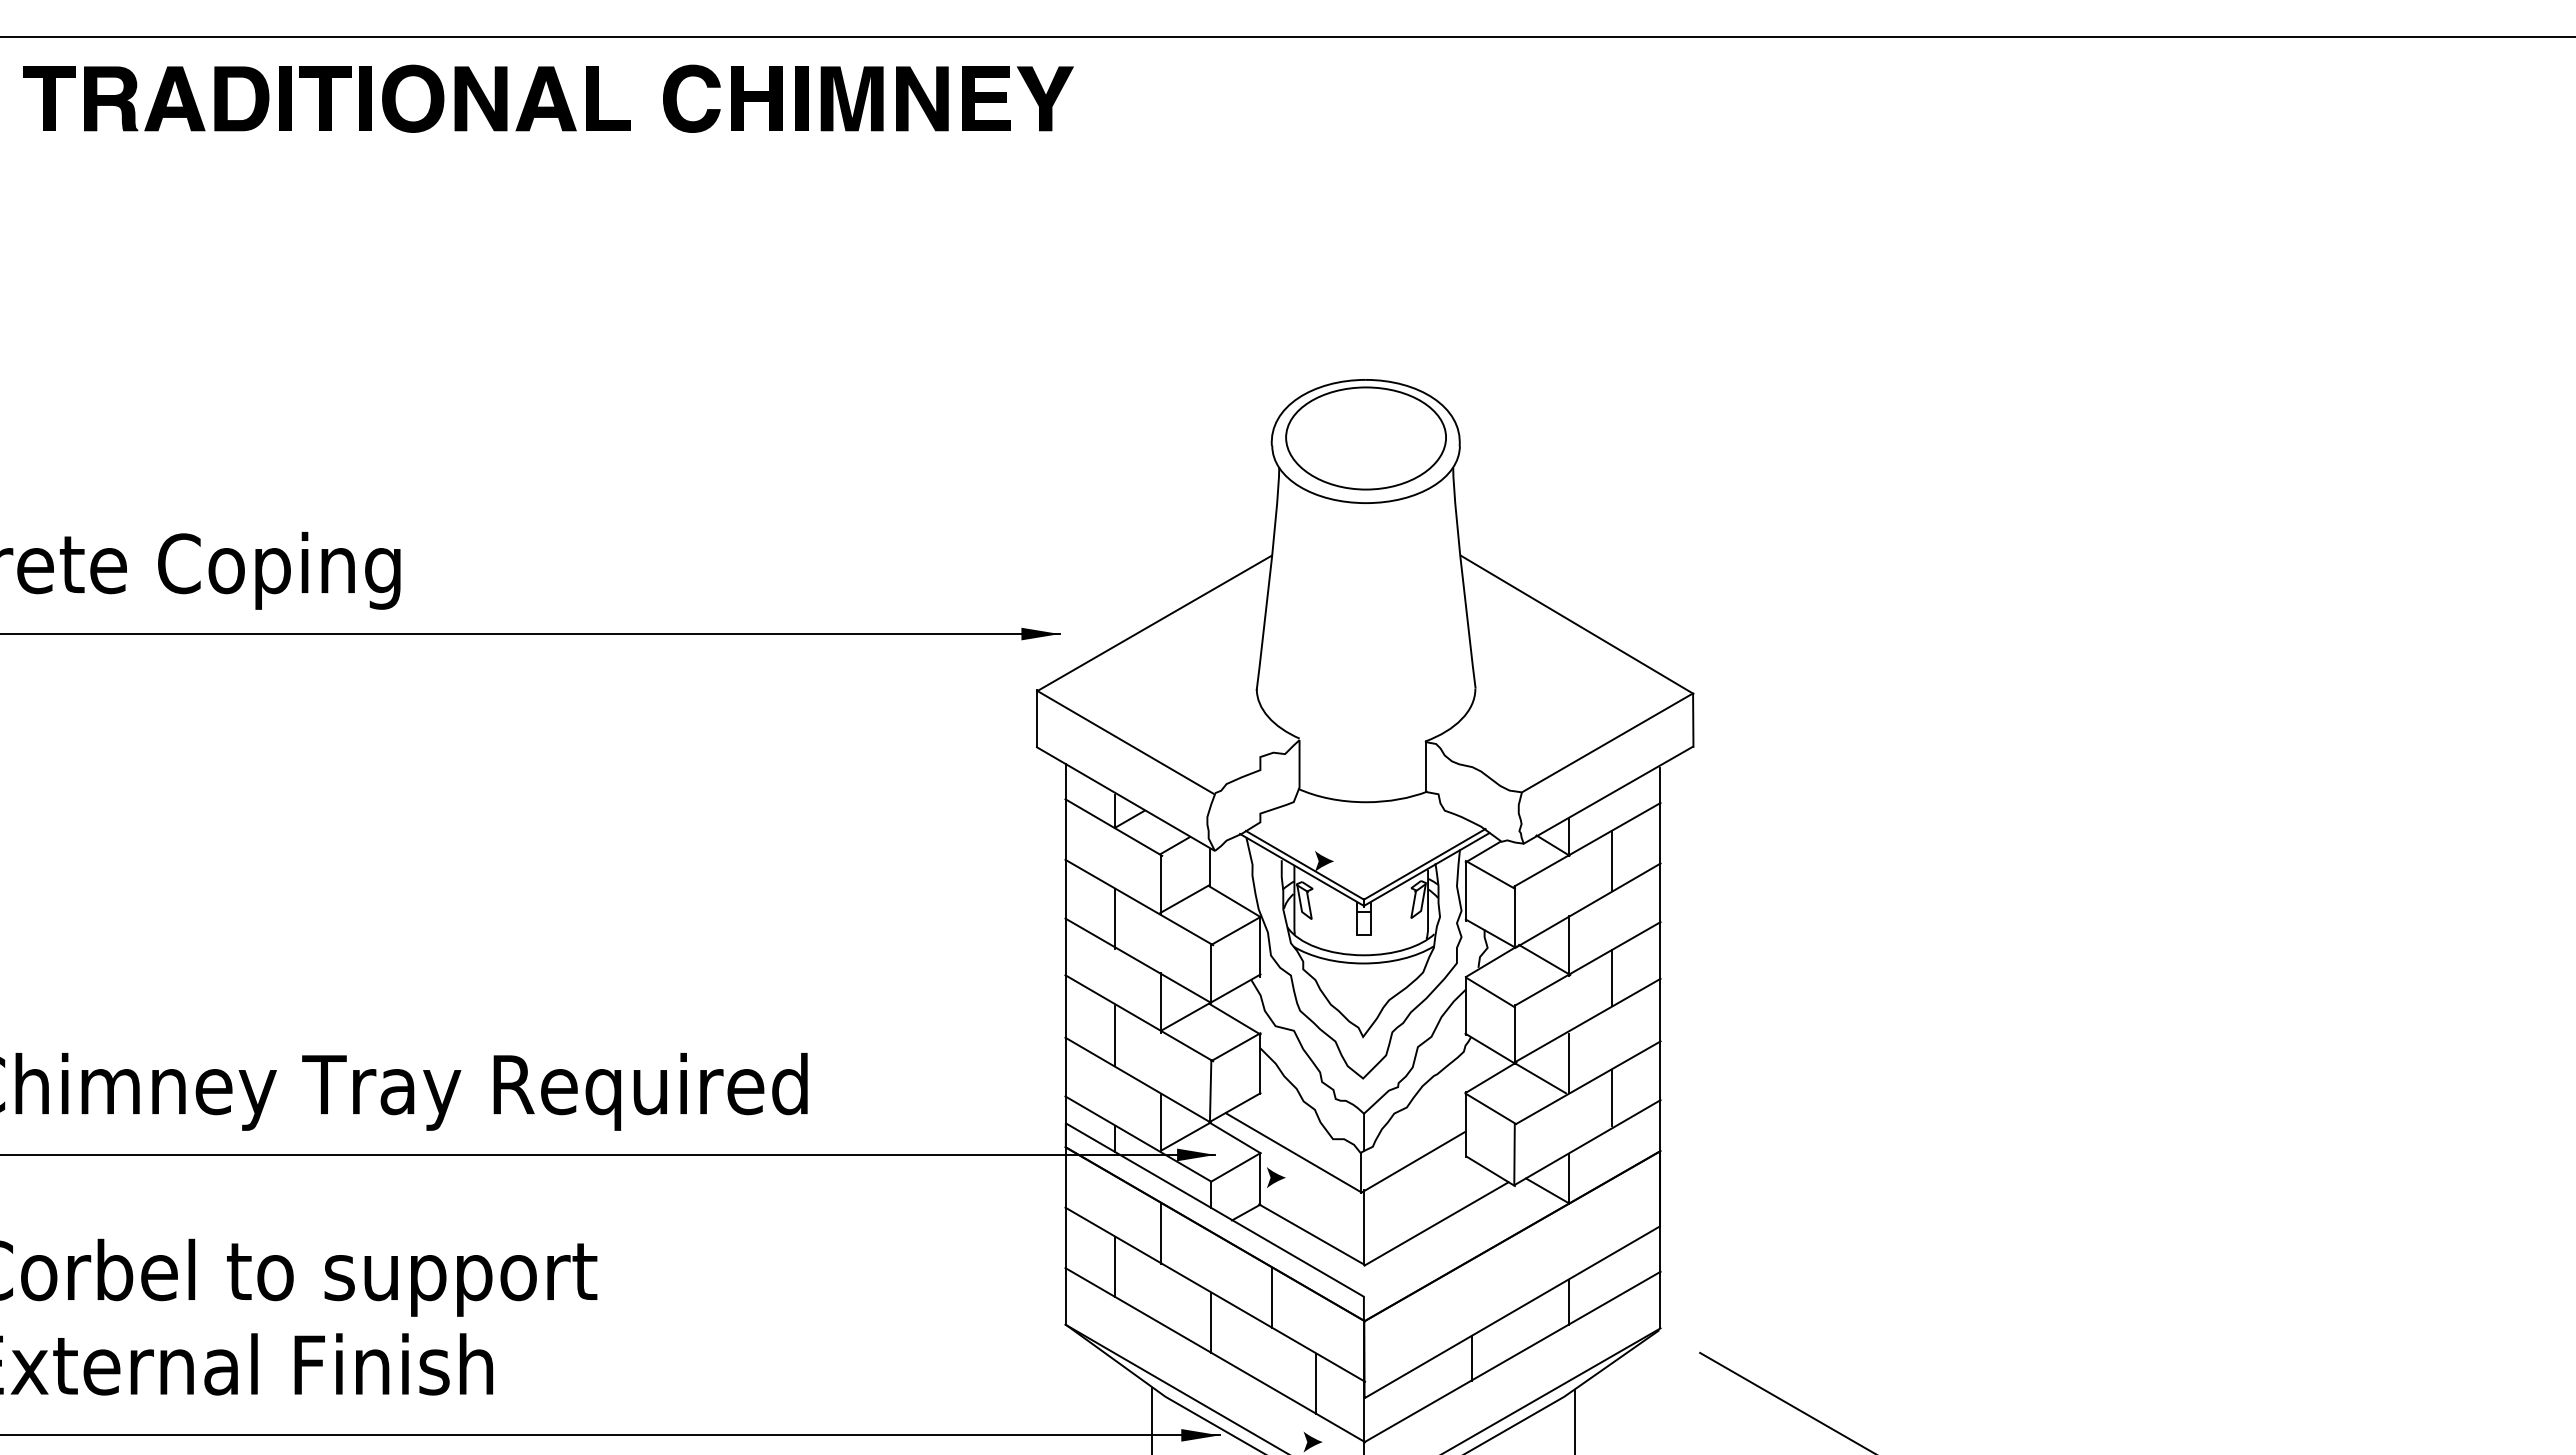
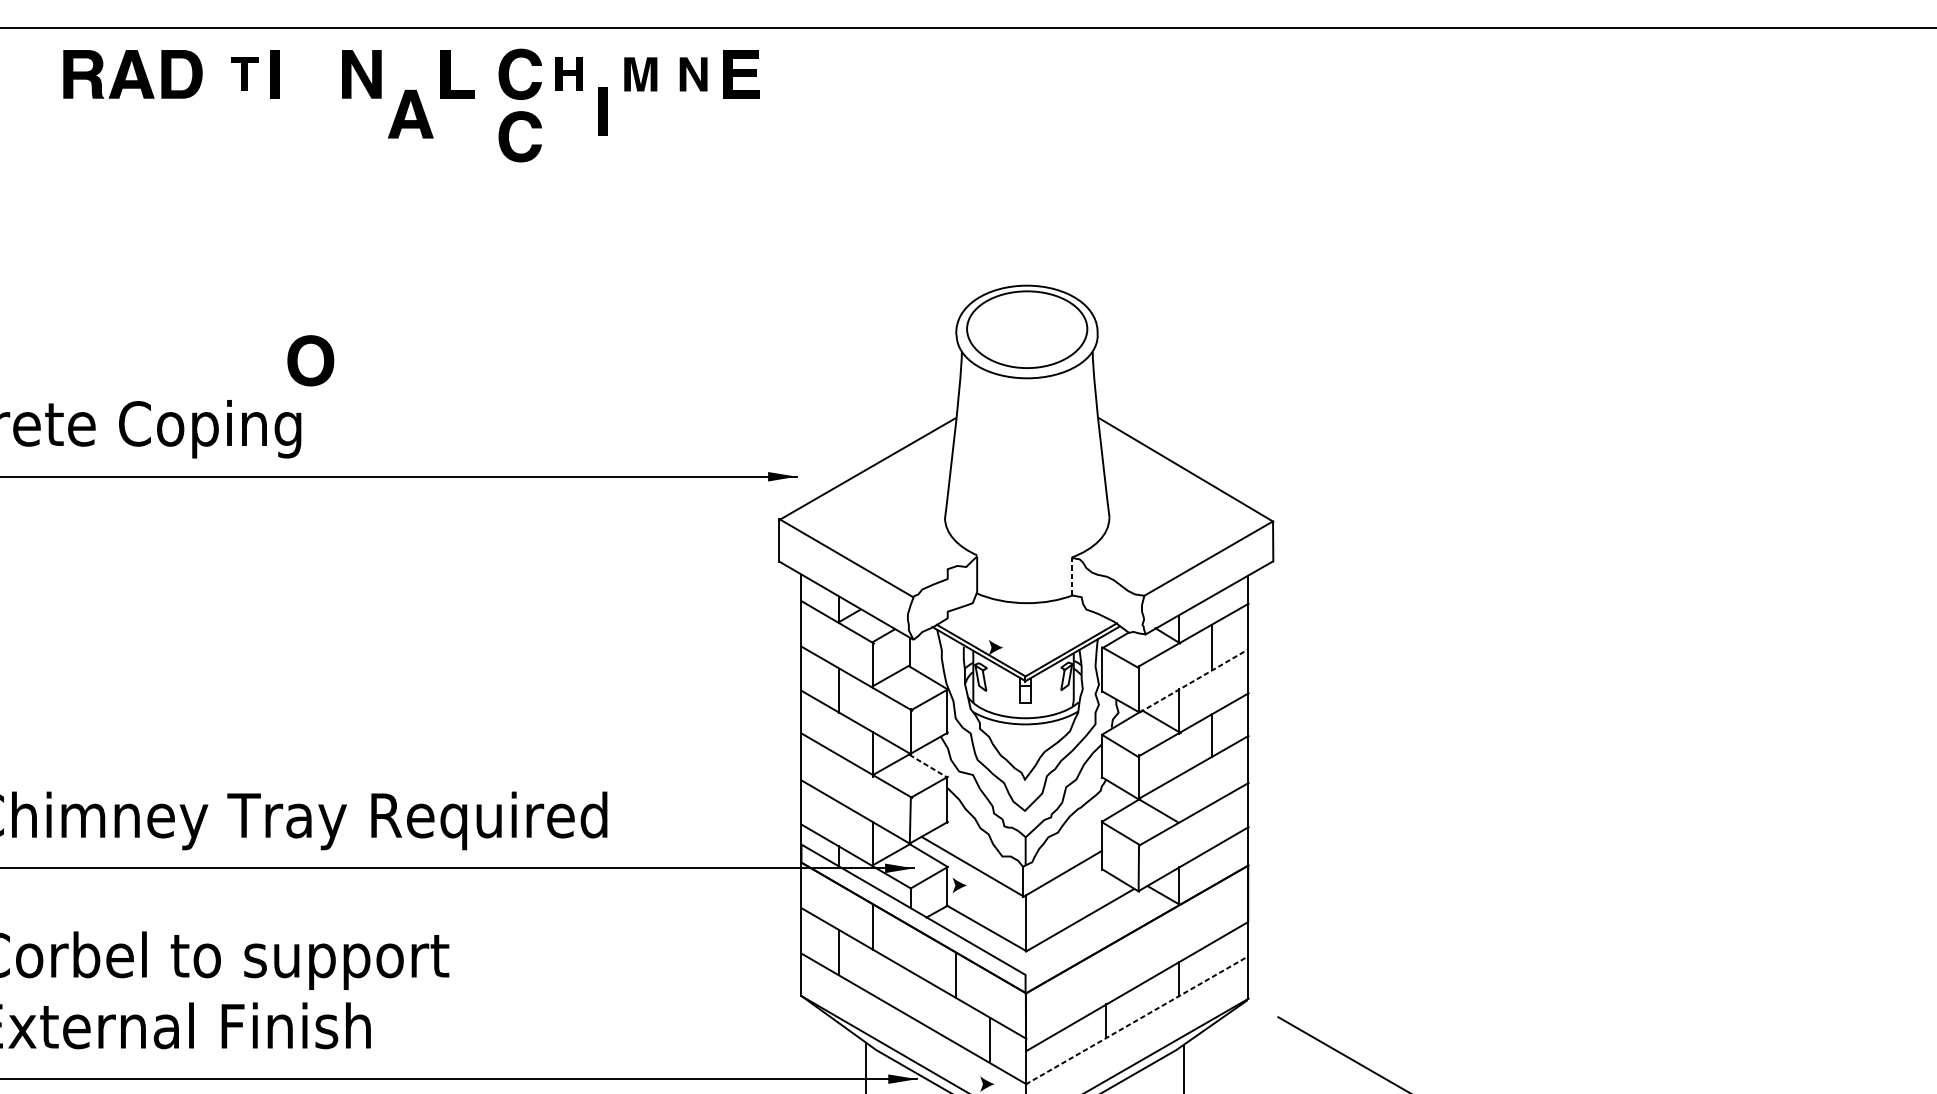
fill: (49, 98) -> (37, 74), removed
fill: (285, 98) -> (214, 74), removed
part: (325, 98) -> (244, 74), size x0.7
part: (413, 98) -> (311, 360), moved
part: (545, 98) -> (410, 113), moved
part: (756, 98) -> (568, 74), size x0.7
part: (801, 98) -> (602, 110), moved
part: (851, 98) -> (640, 74), size x0.7
part: (922, 98) -> (693, 74), size x0.7
fill: (1045, 98) -> (786, 74), removed
part: (677, 176) -> (509, 132), added
line: (1425, 767) -> (1071, 577), solid -> dashed
line: (1588, 905) -> (1194, 680), solid -> dashed
line: (1234, 1019) -> (928, 766), solid -> dashed
line: (1115, 1036) -> (838, 779), removed
line: (1568, 1063) -> (1179, 799), removed
line: (1612, 1097) -> (1212, 825), removed
line: (1211, 1323) -> (910, 995), removed
line: (1512, 1357) -> (1137, 1020), solid -> dashed

